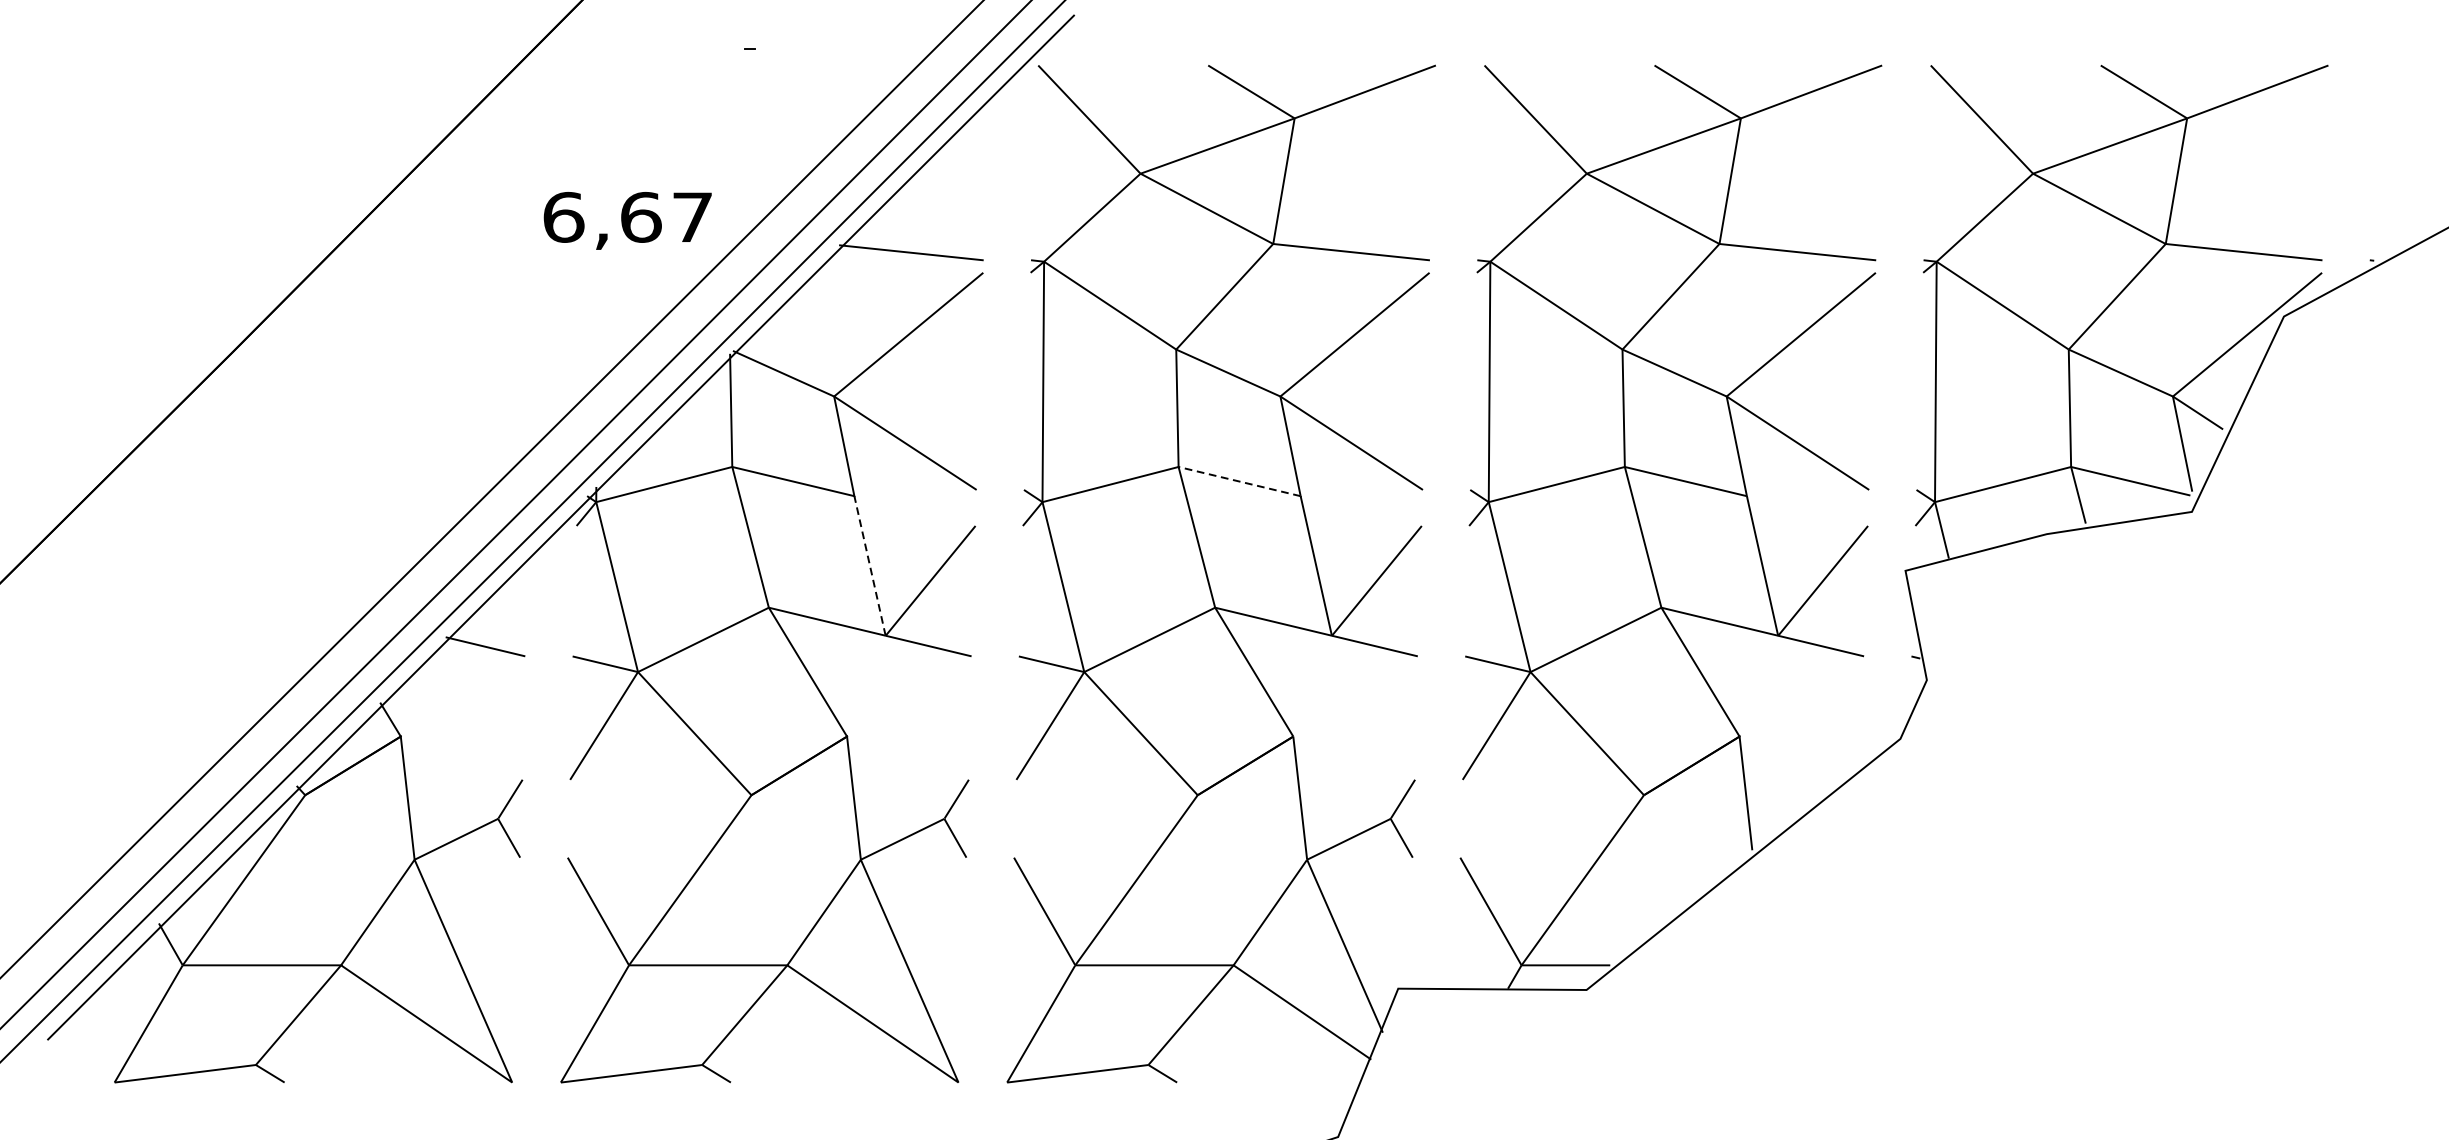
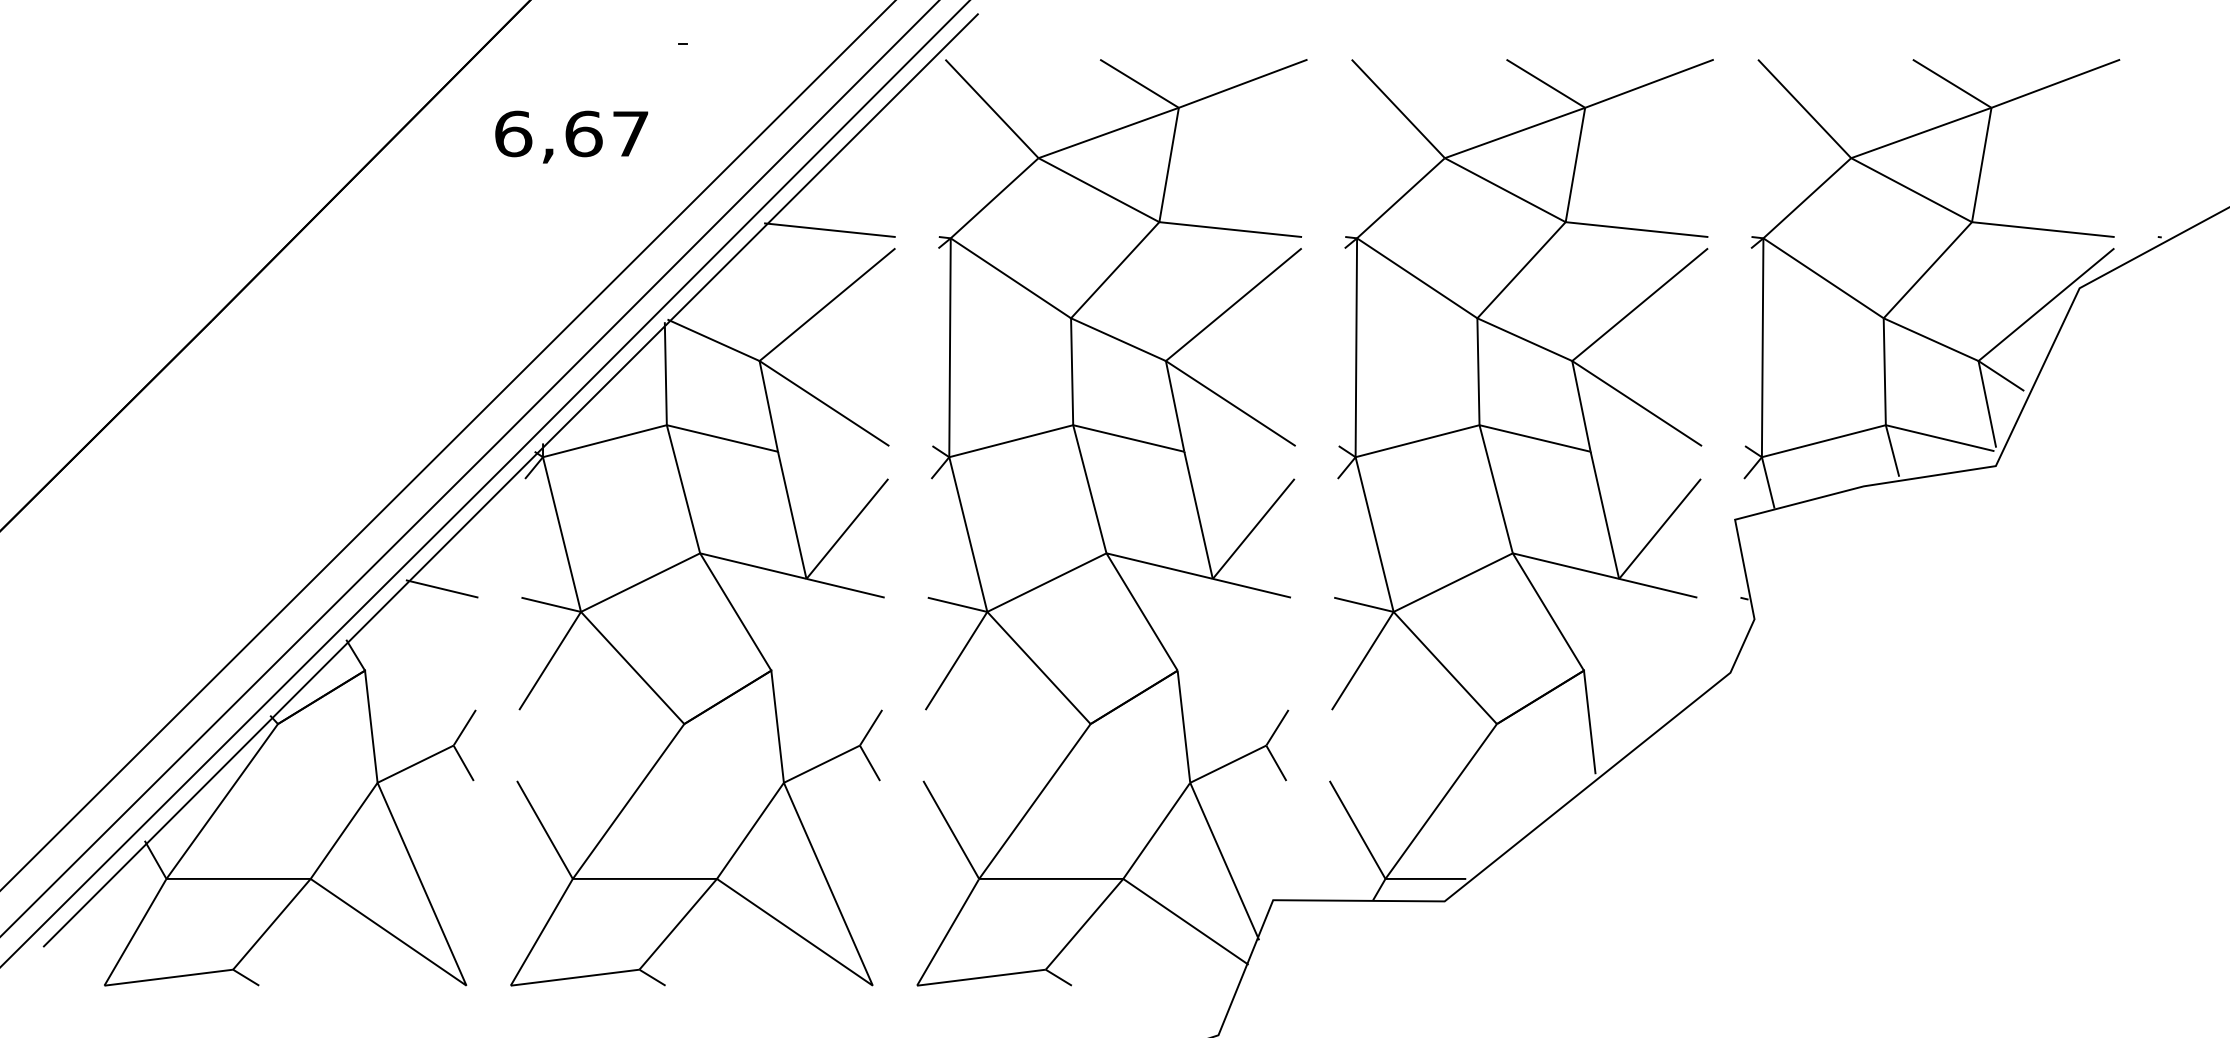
text: (627, 220) -> (571, 136), moved
line: (1239, 481) -> (1128, 438), dashed -> solid
line: (870, 565) -> (792, 514), dashed -> solid

